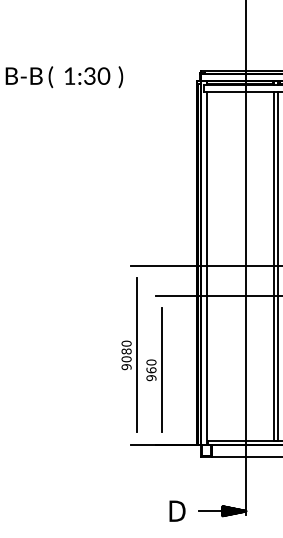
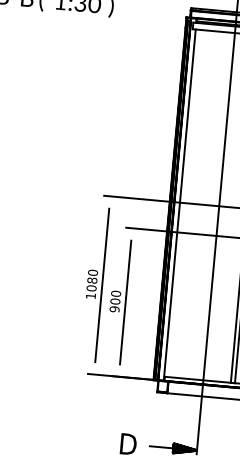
text: (126, 367) -> (90, 296), 9080 -> 1080
text: (151, 370) -> (115, 301), 960 -> 900

